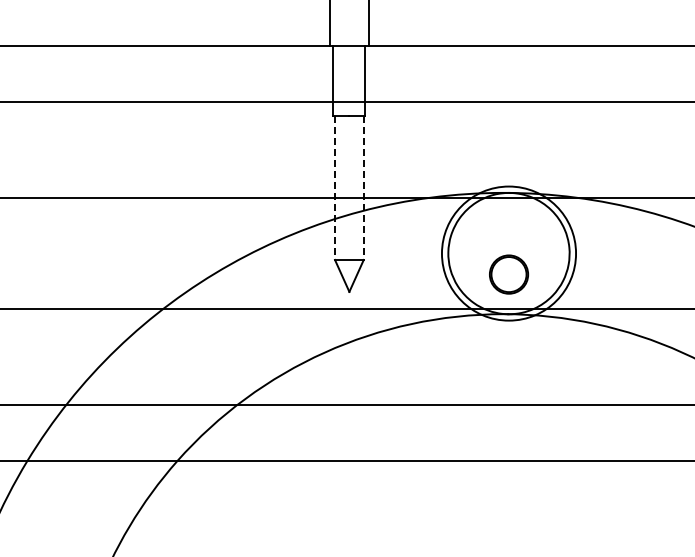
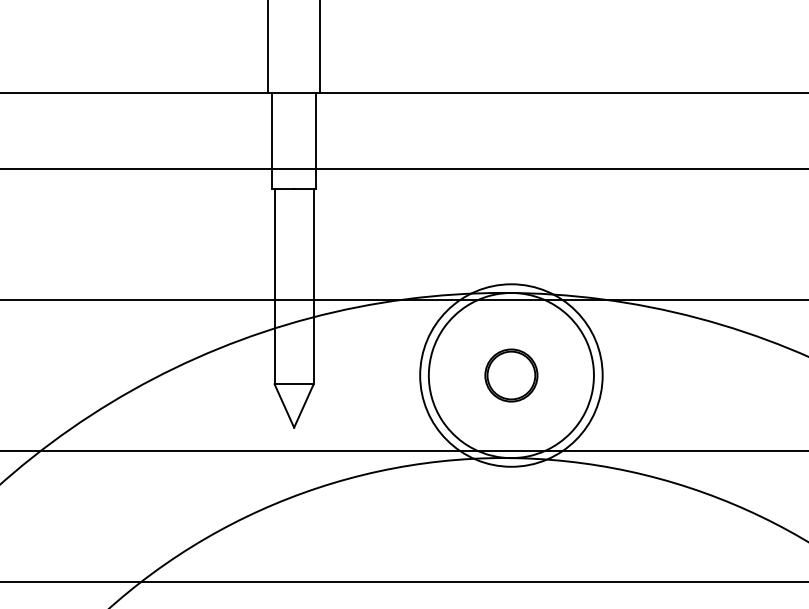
line: (335, 188) -> (275, 286), dashed -> solid
line: (363, 188) -> (313, 286), dashed -> solid
part: (509, 274) -> (512, 375), moved

